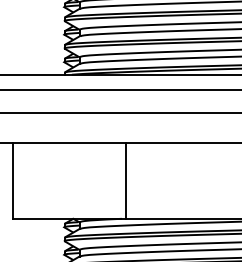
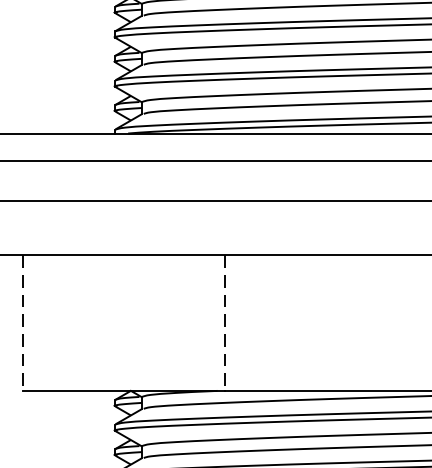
line: (12, 180) -> (22, 322), solid -> dashed
line: (126, 180) -> (225, 322), solid -> dashed

